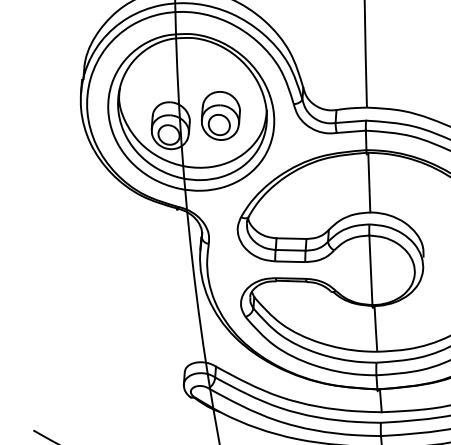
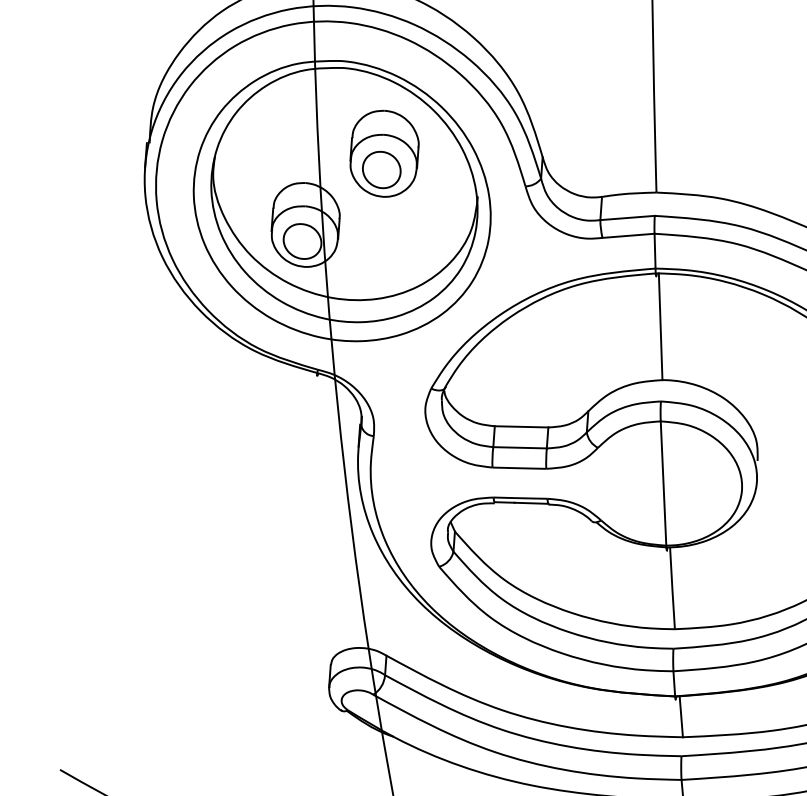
part: (220, 115) -> (383, 153), moved

